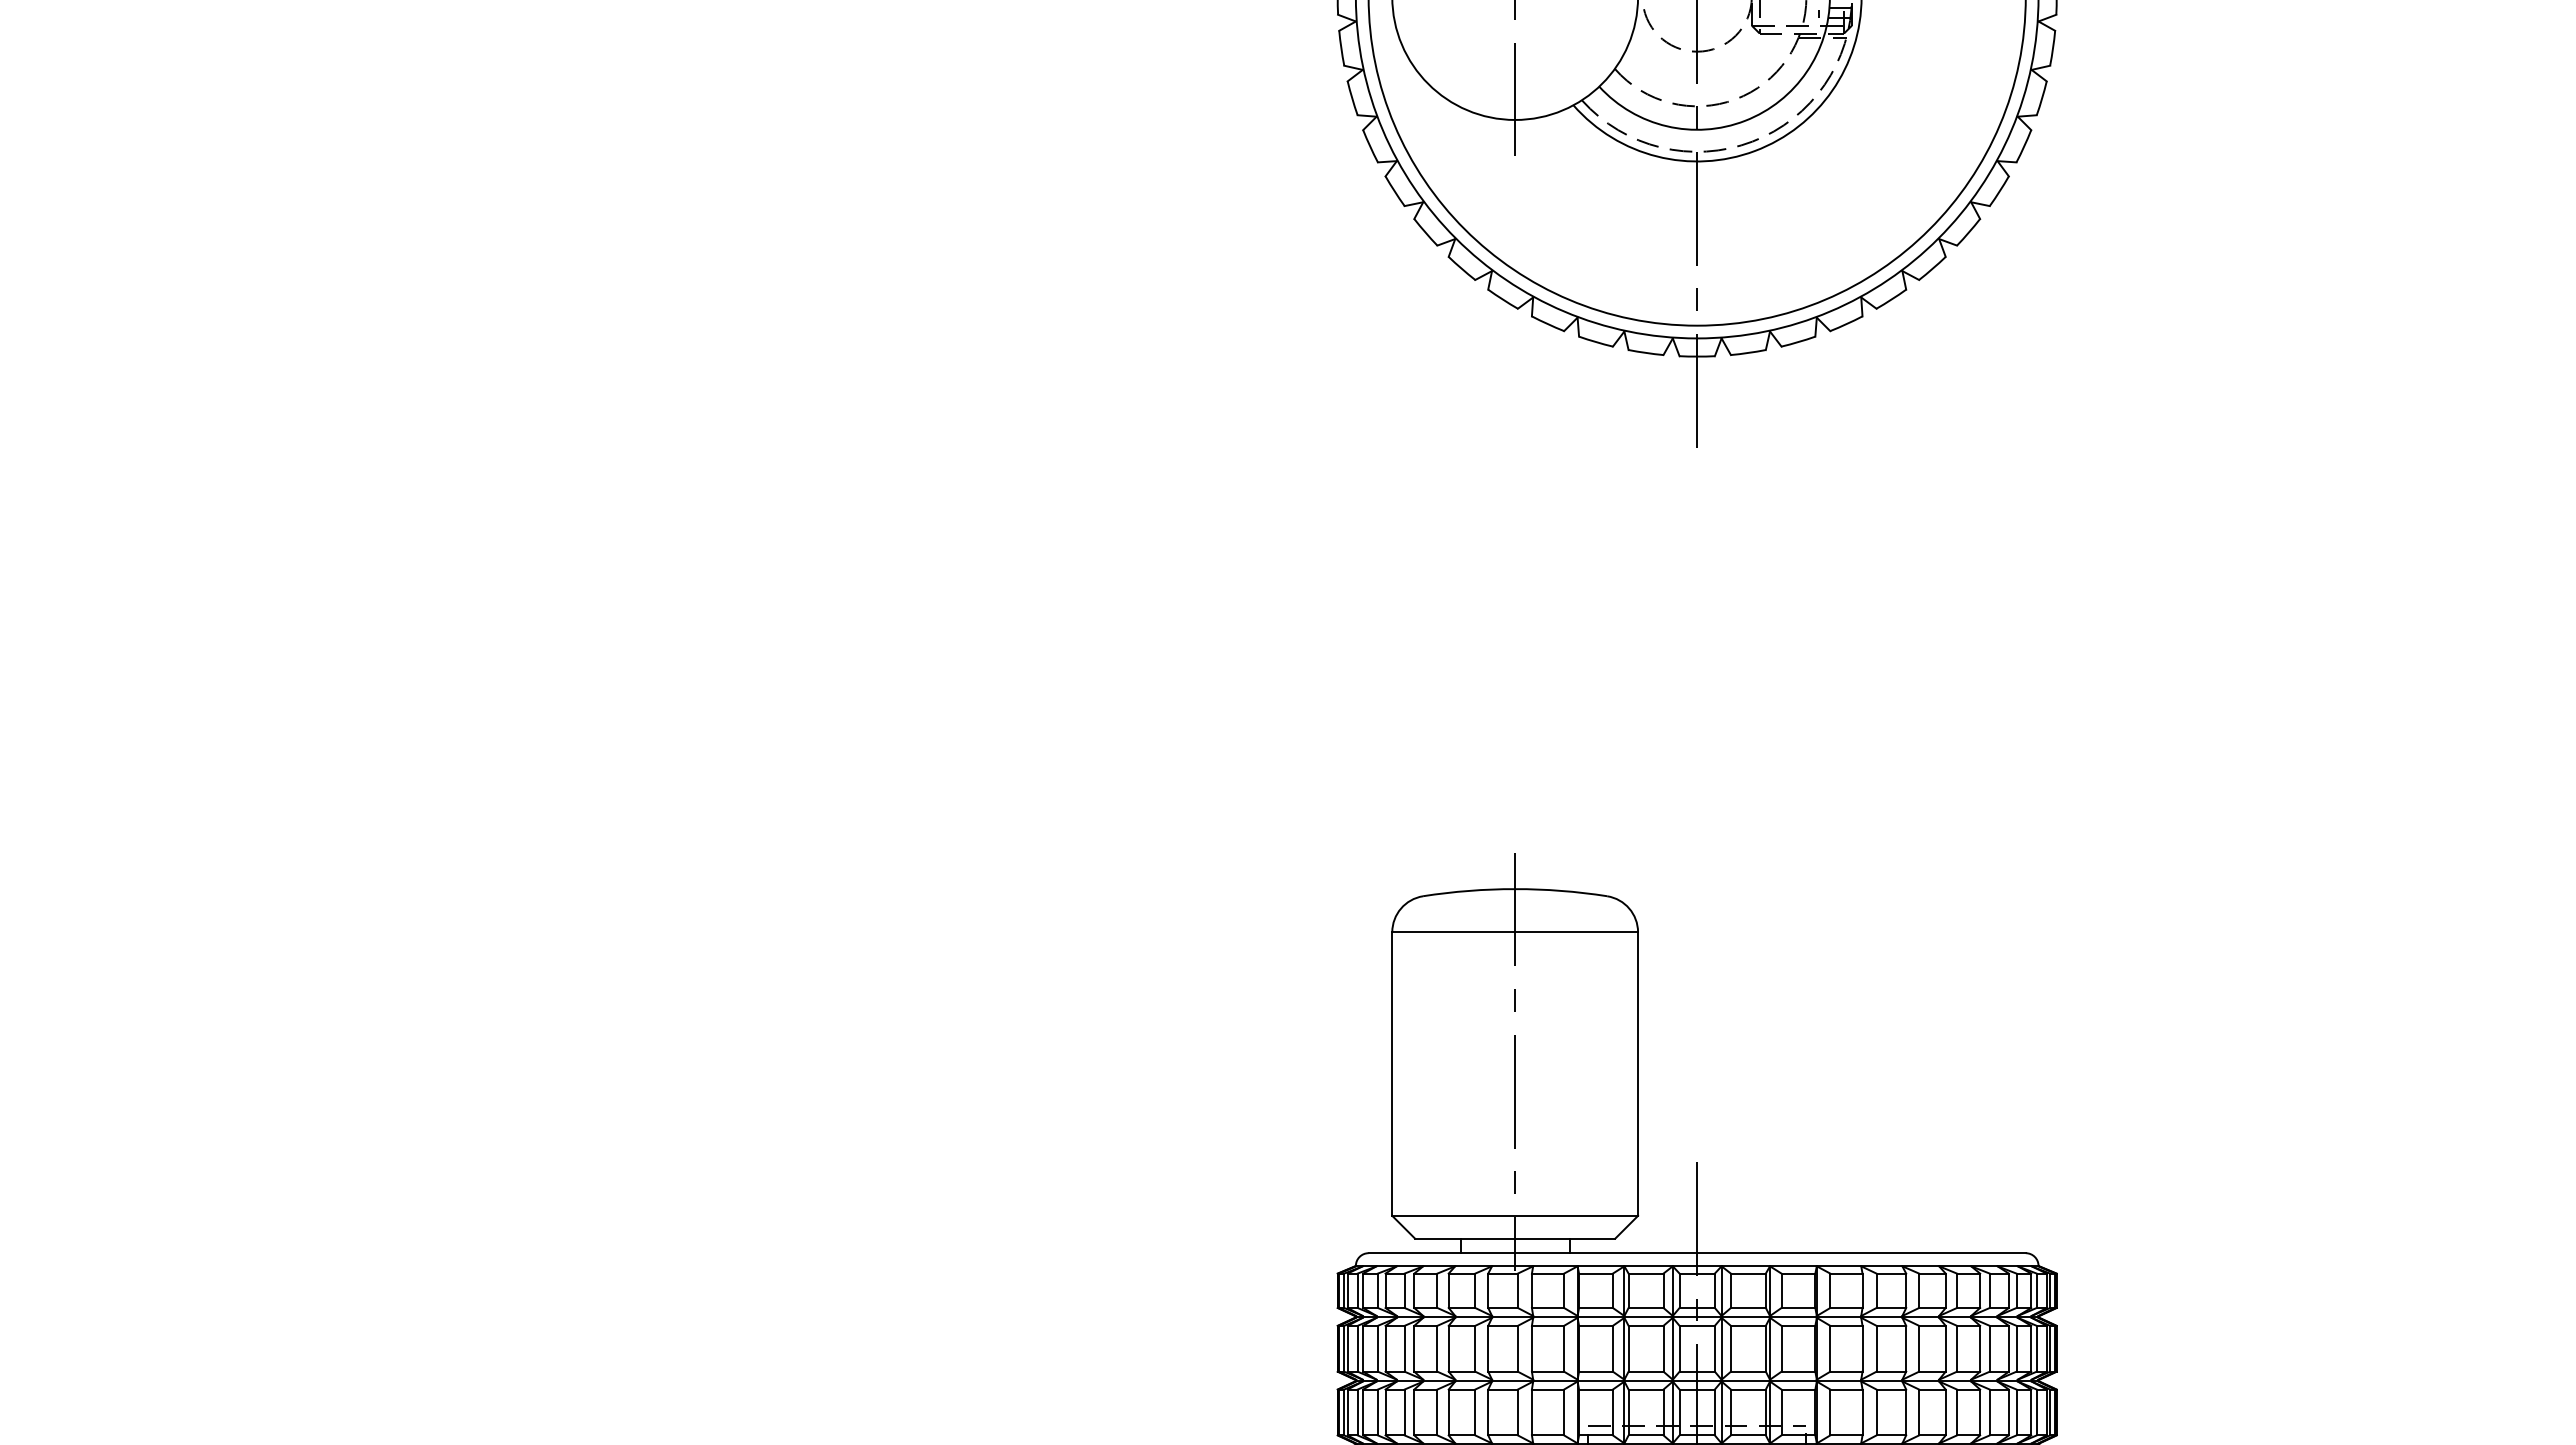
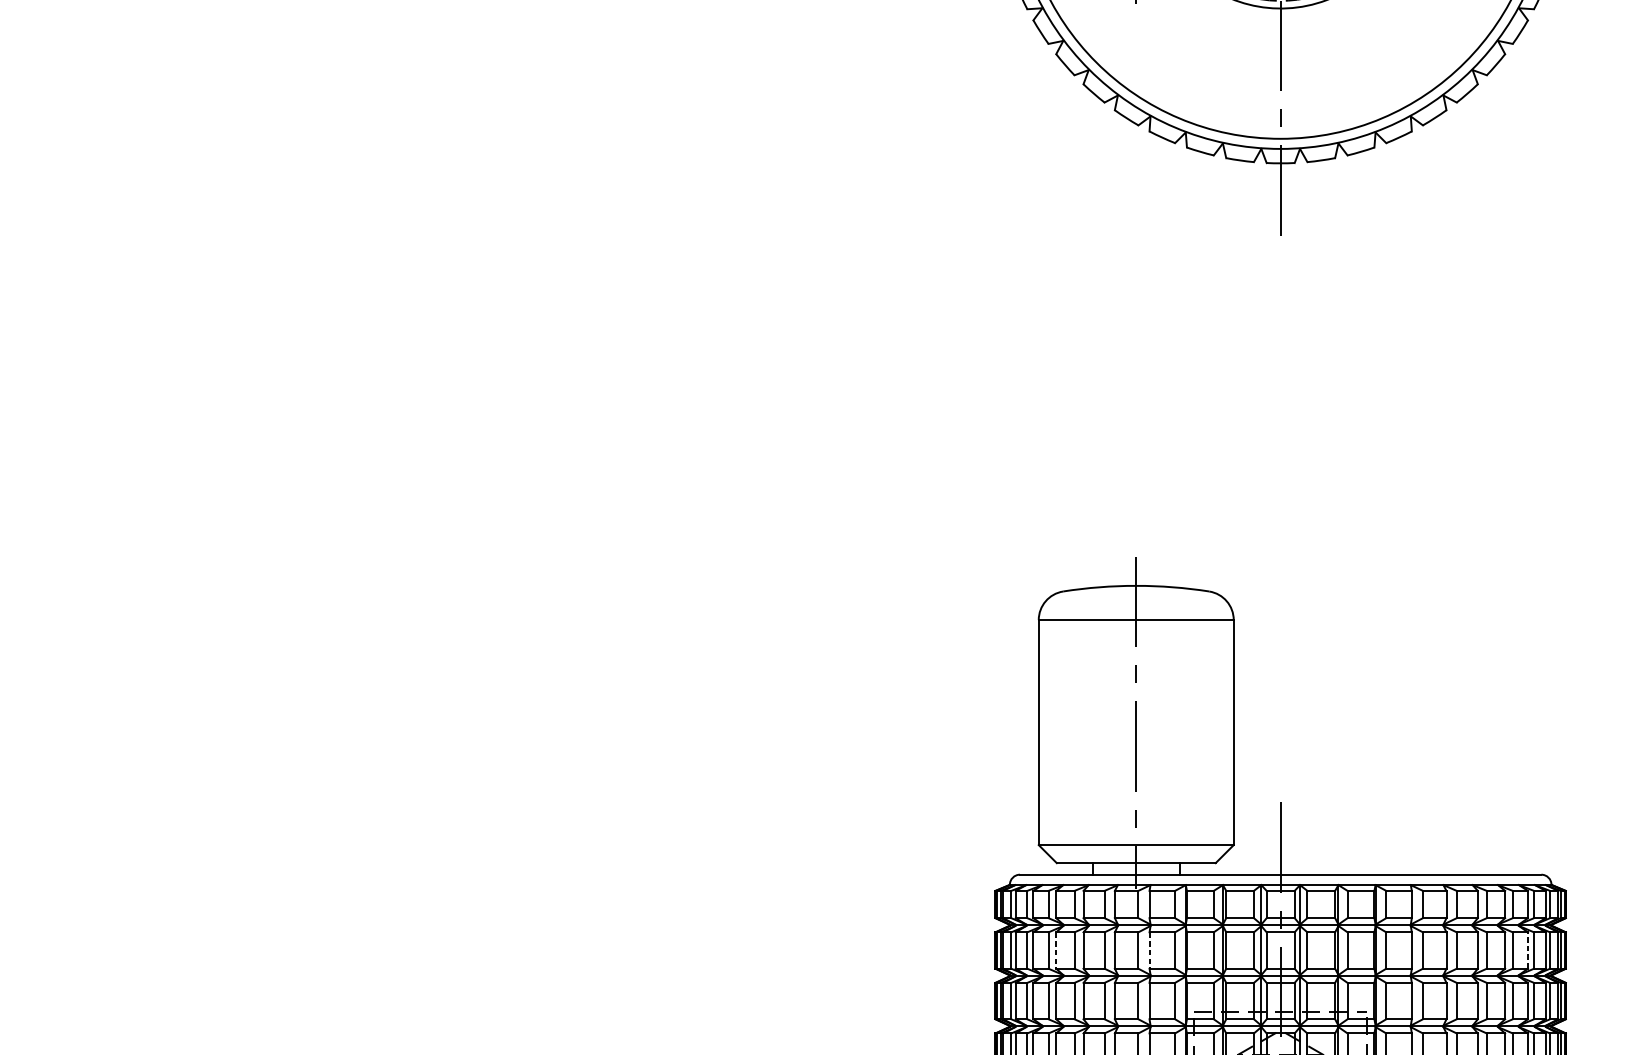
line: (1414, 1348) -> (1056, 950), solid -> dashed
line: (1531, 1348) -> (1149, 950), solid -> dashed
line: (2008, 1348) -> (1527, 950), solid -> dashed

